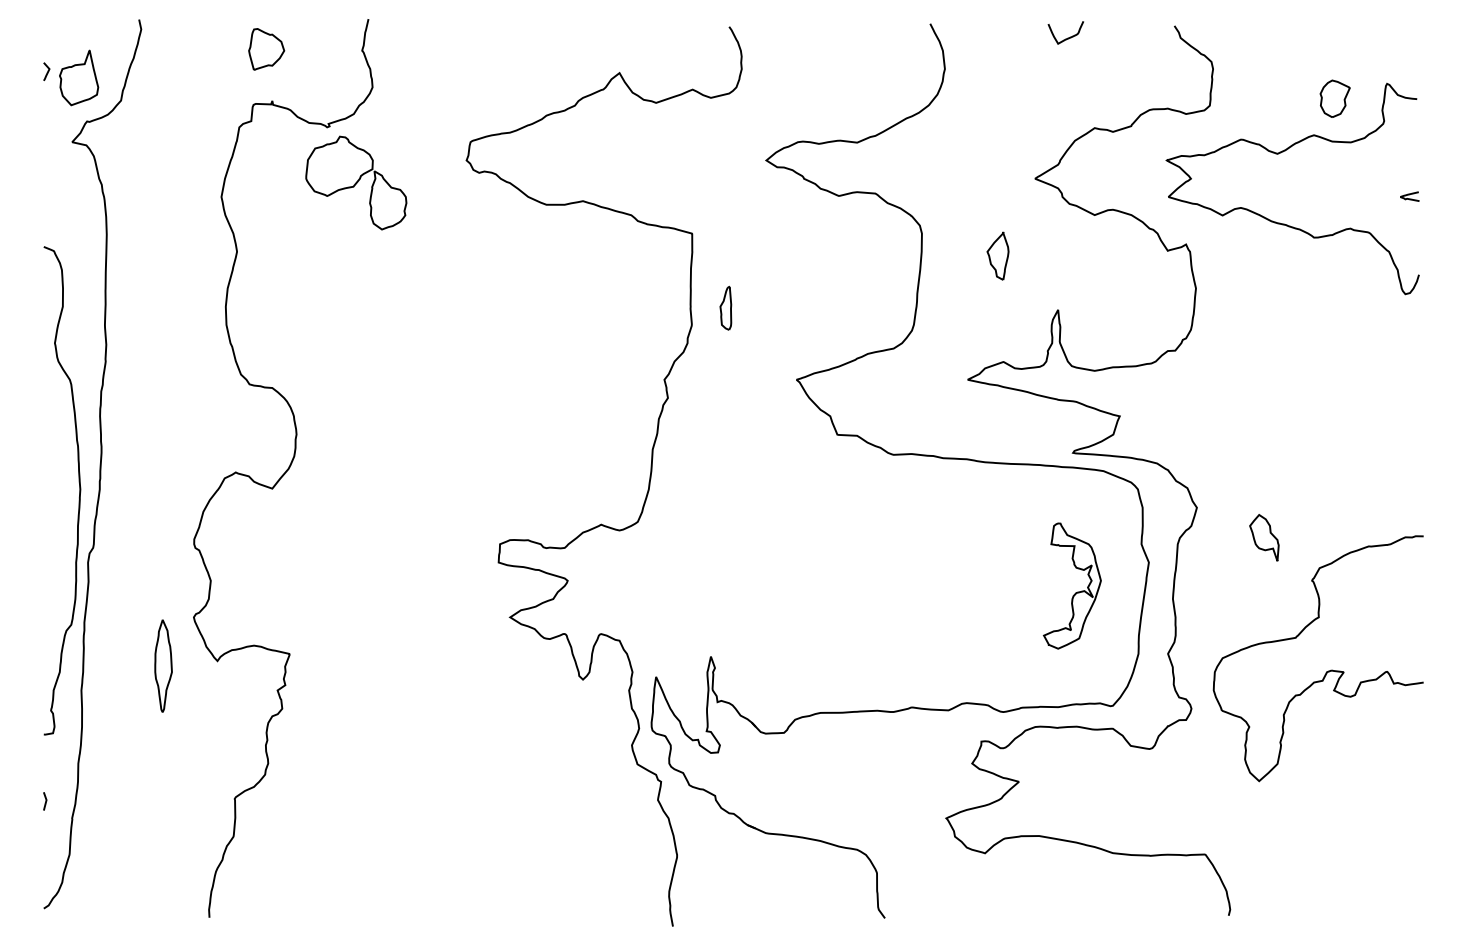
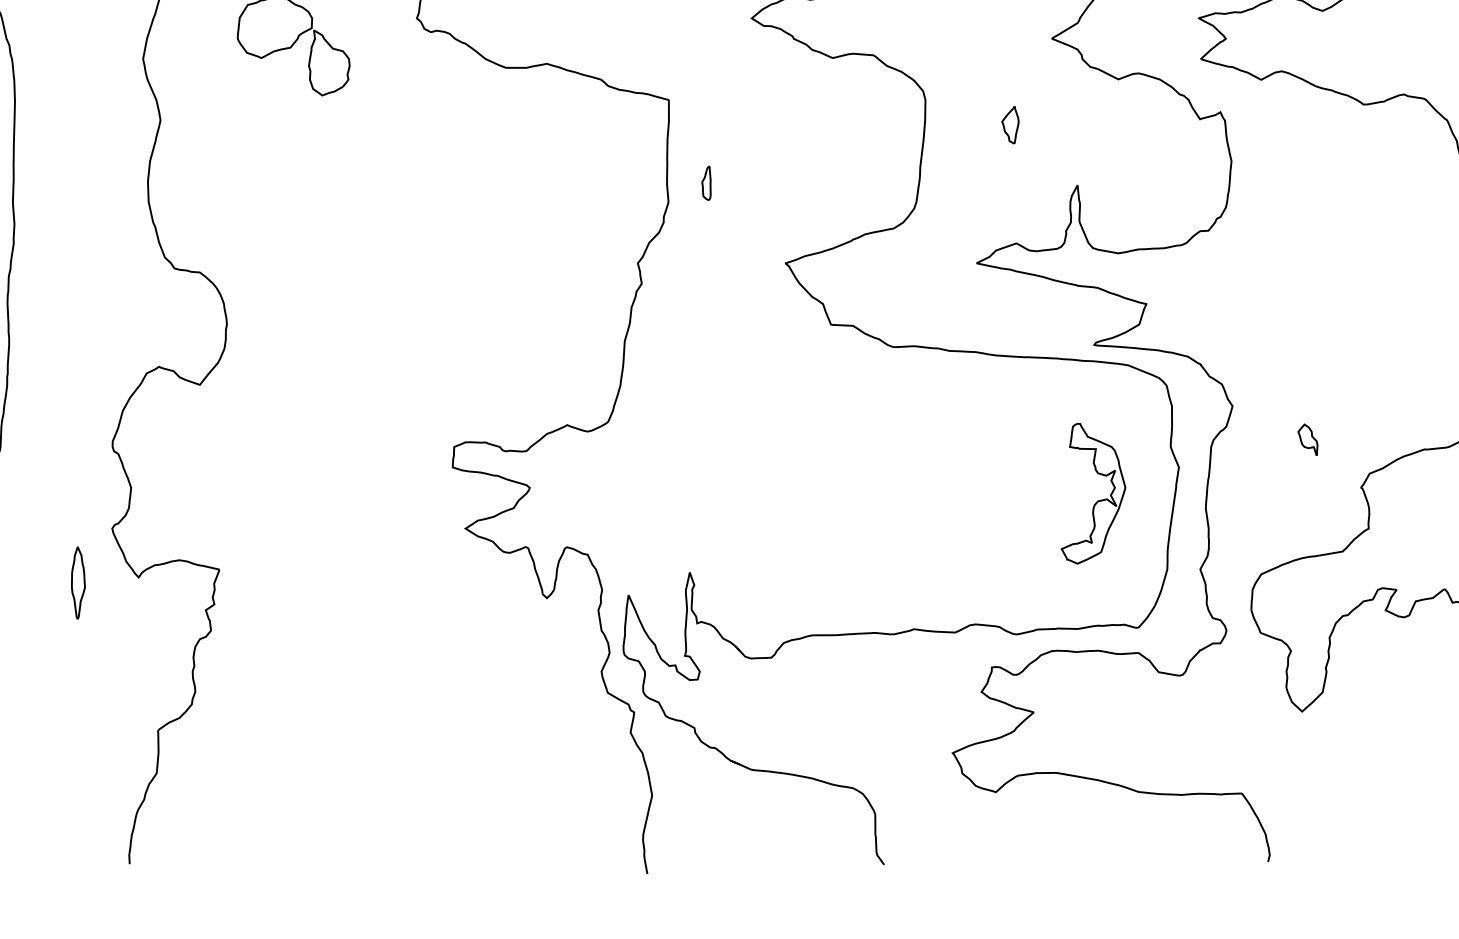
part: (997, 255) -> (1009, 124), size x0.7
part: (725, 307) -> (706, 182), size x0.7
part: (1264, 537) -> (1308, 439), size x0.6
part: (163, 665) -> (78, 582), size x0.7

